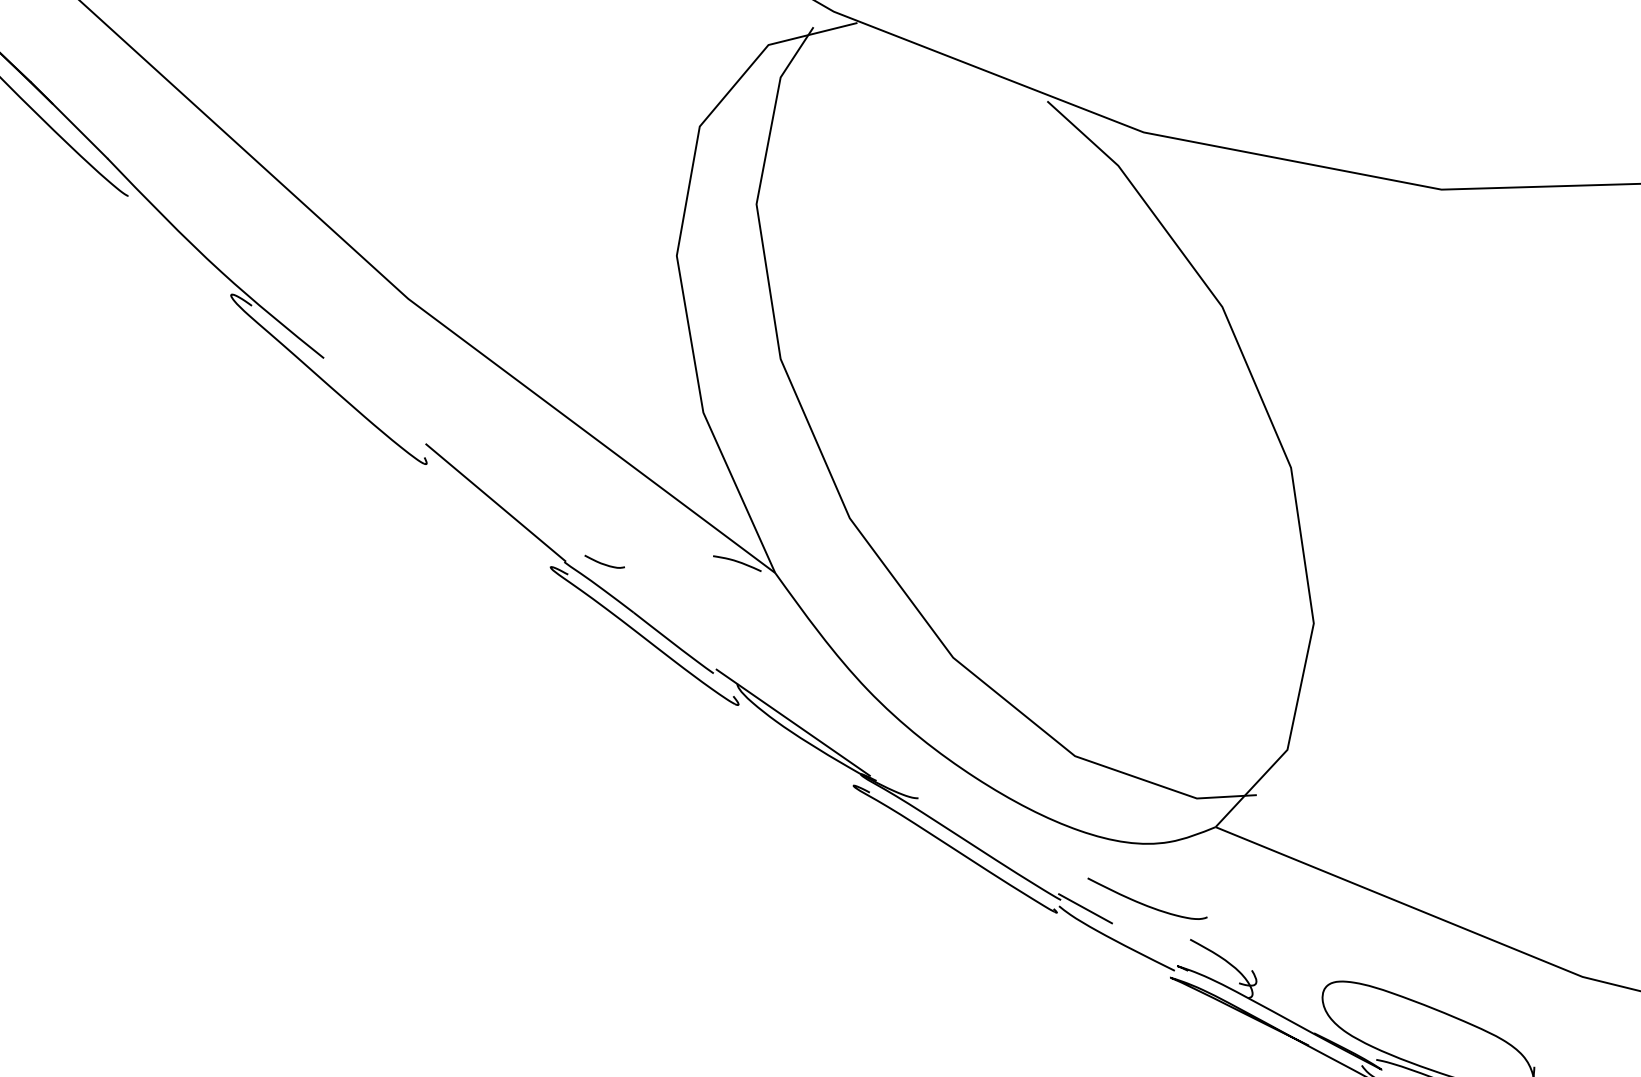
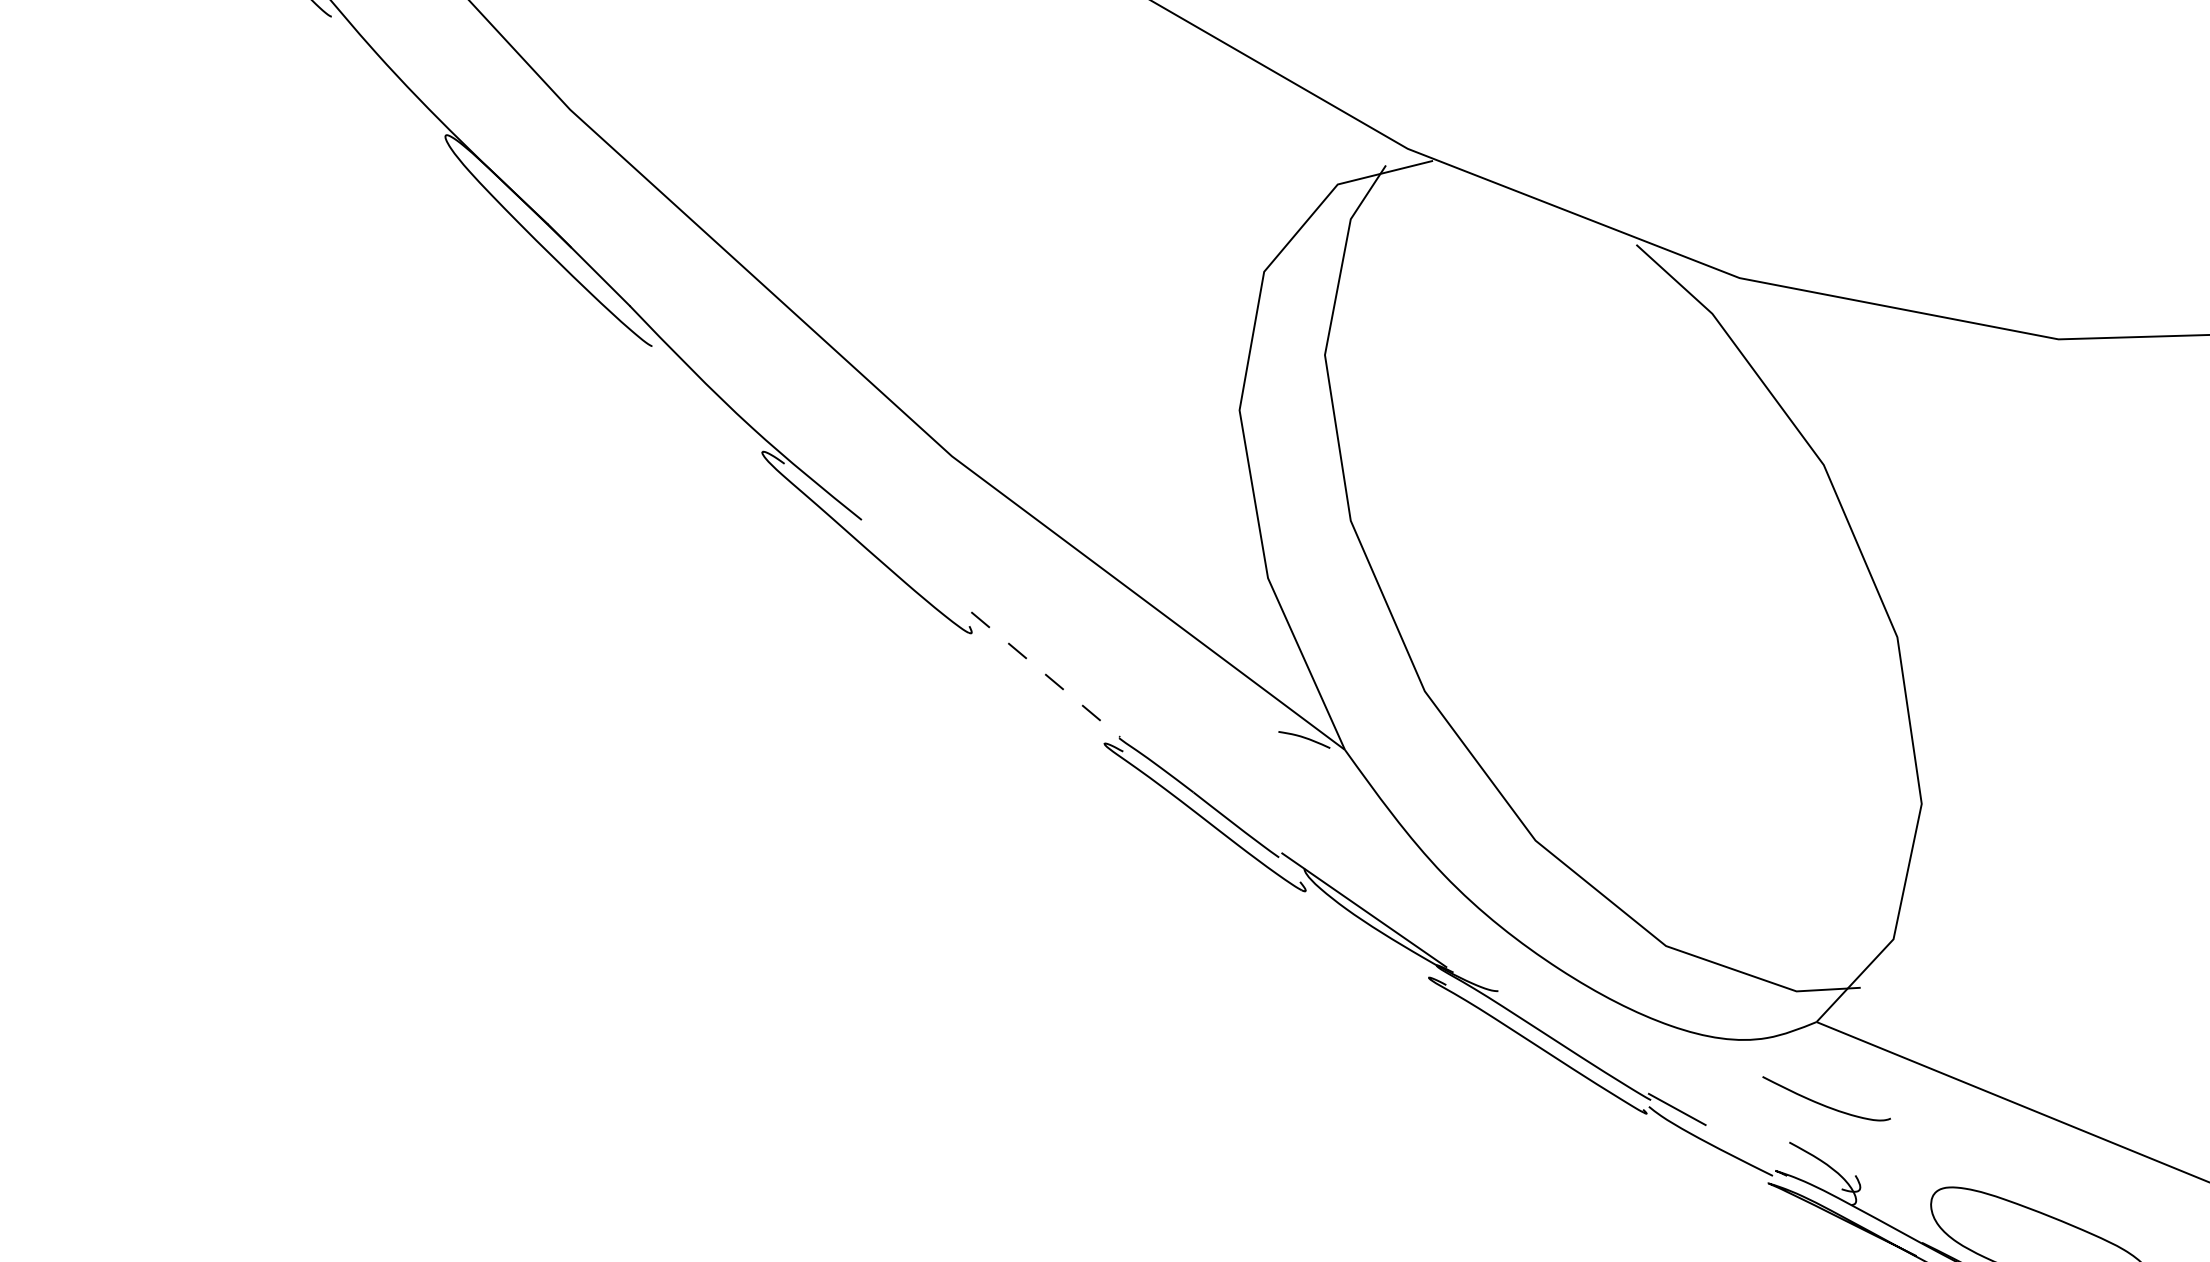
line: (496, 503) -> (1046, 675), solid -> dashed
curve: (603, 563) -> (1161, 739), removed
curve: (1145, 904) -> (1824, 1104), moved

